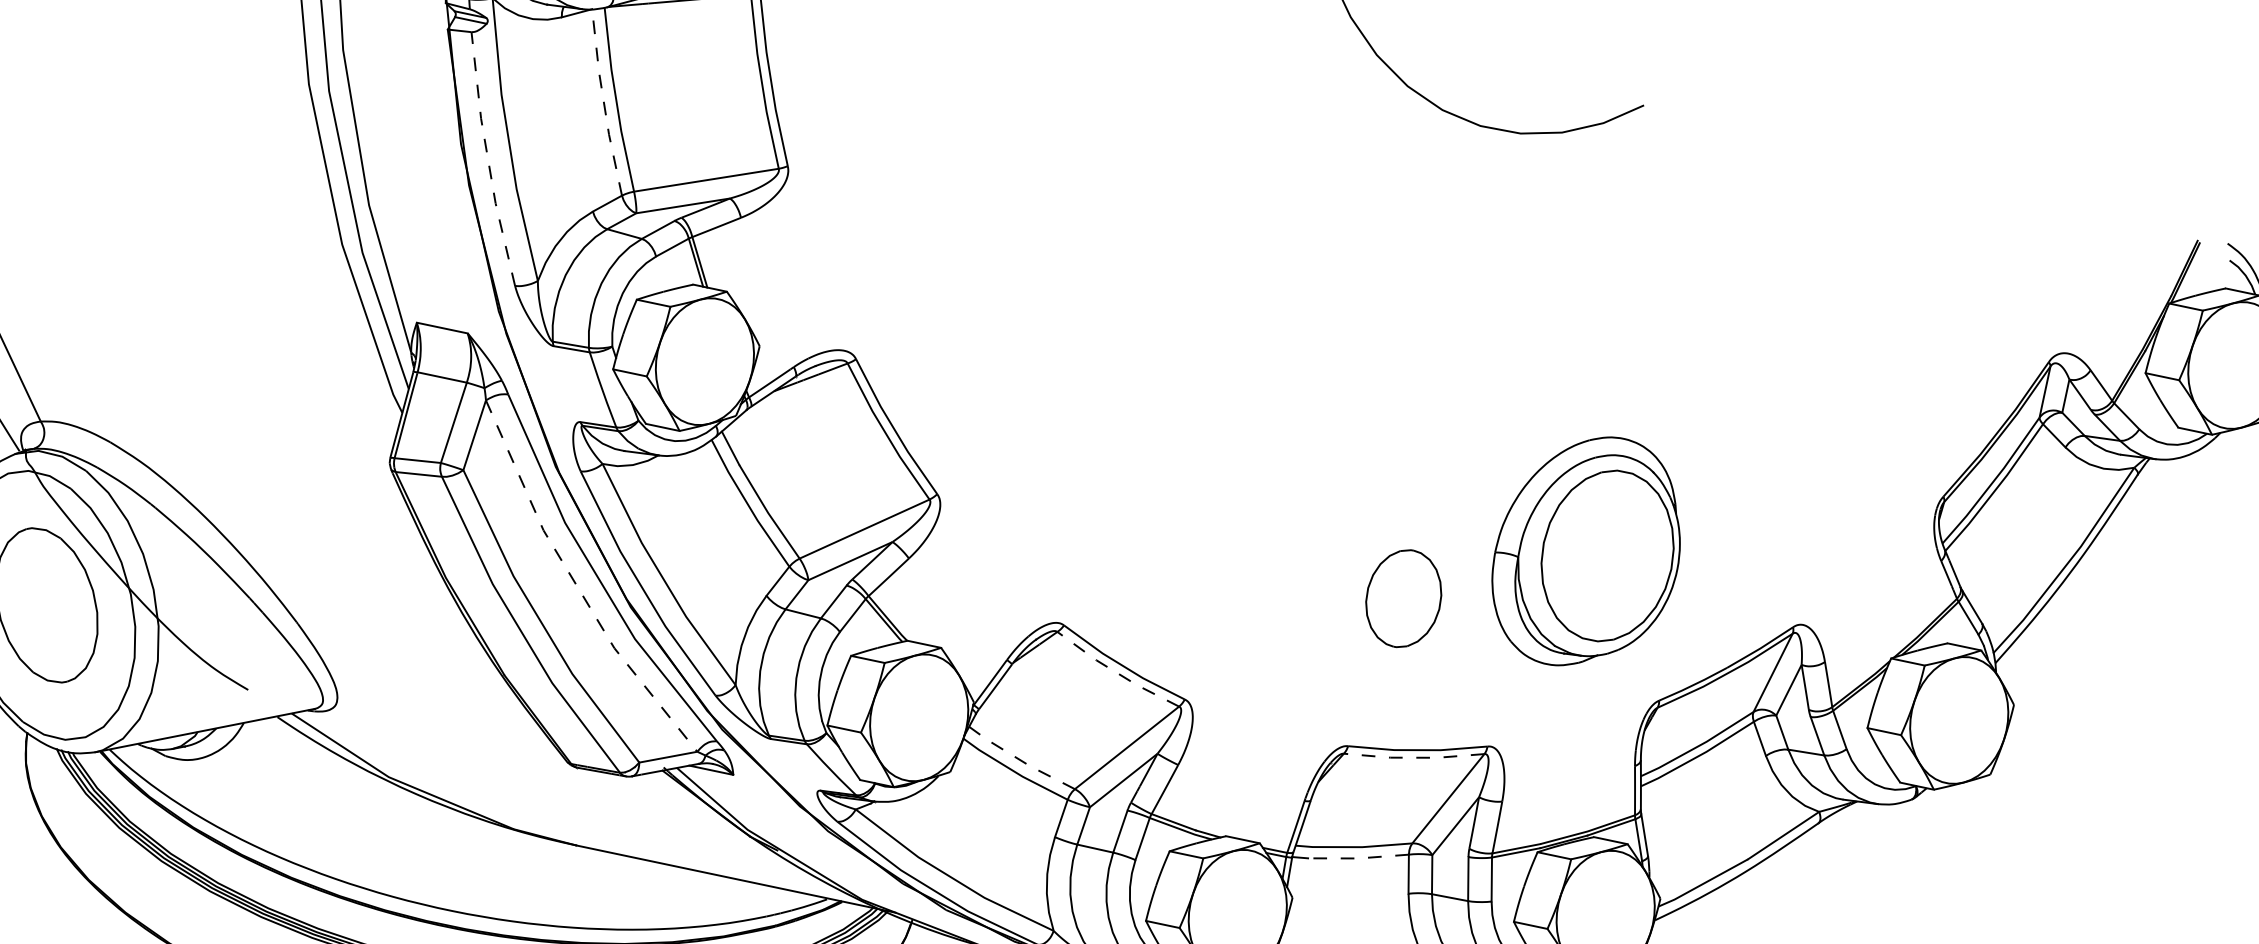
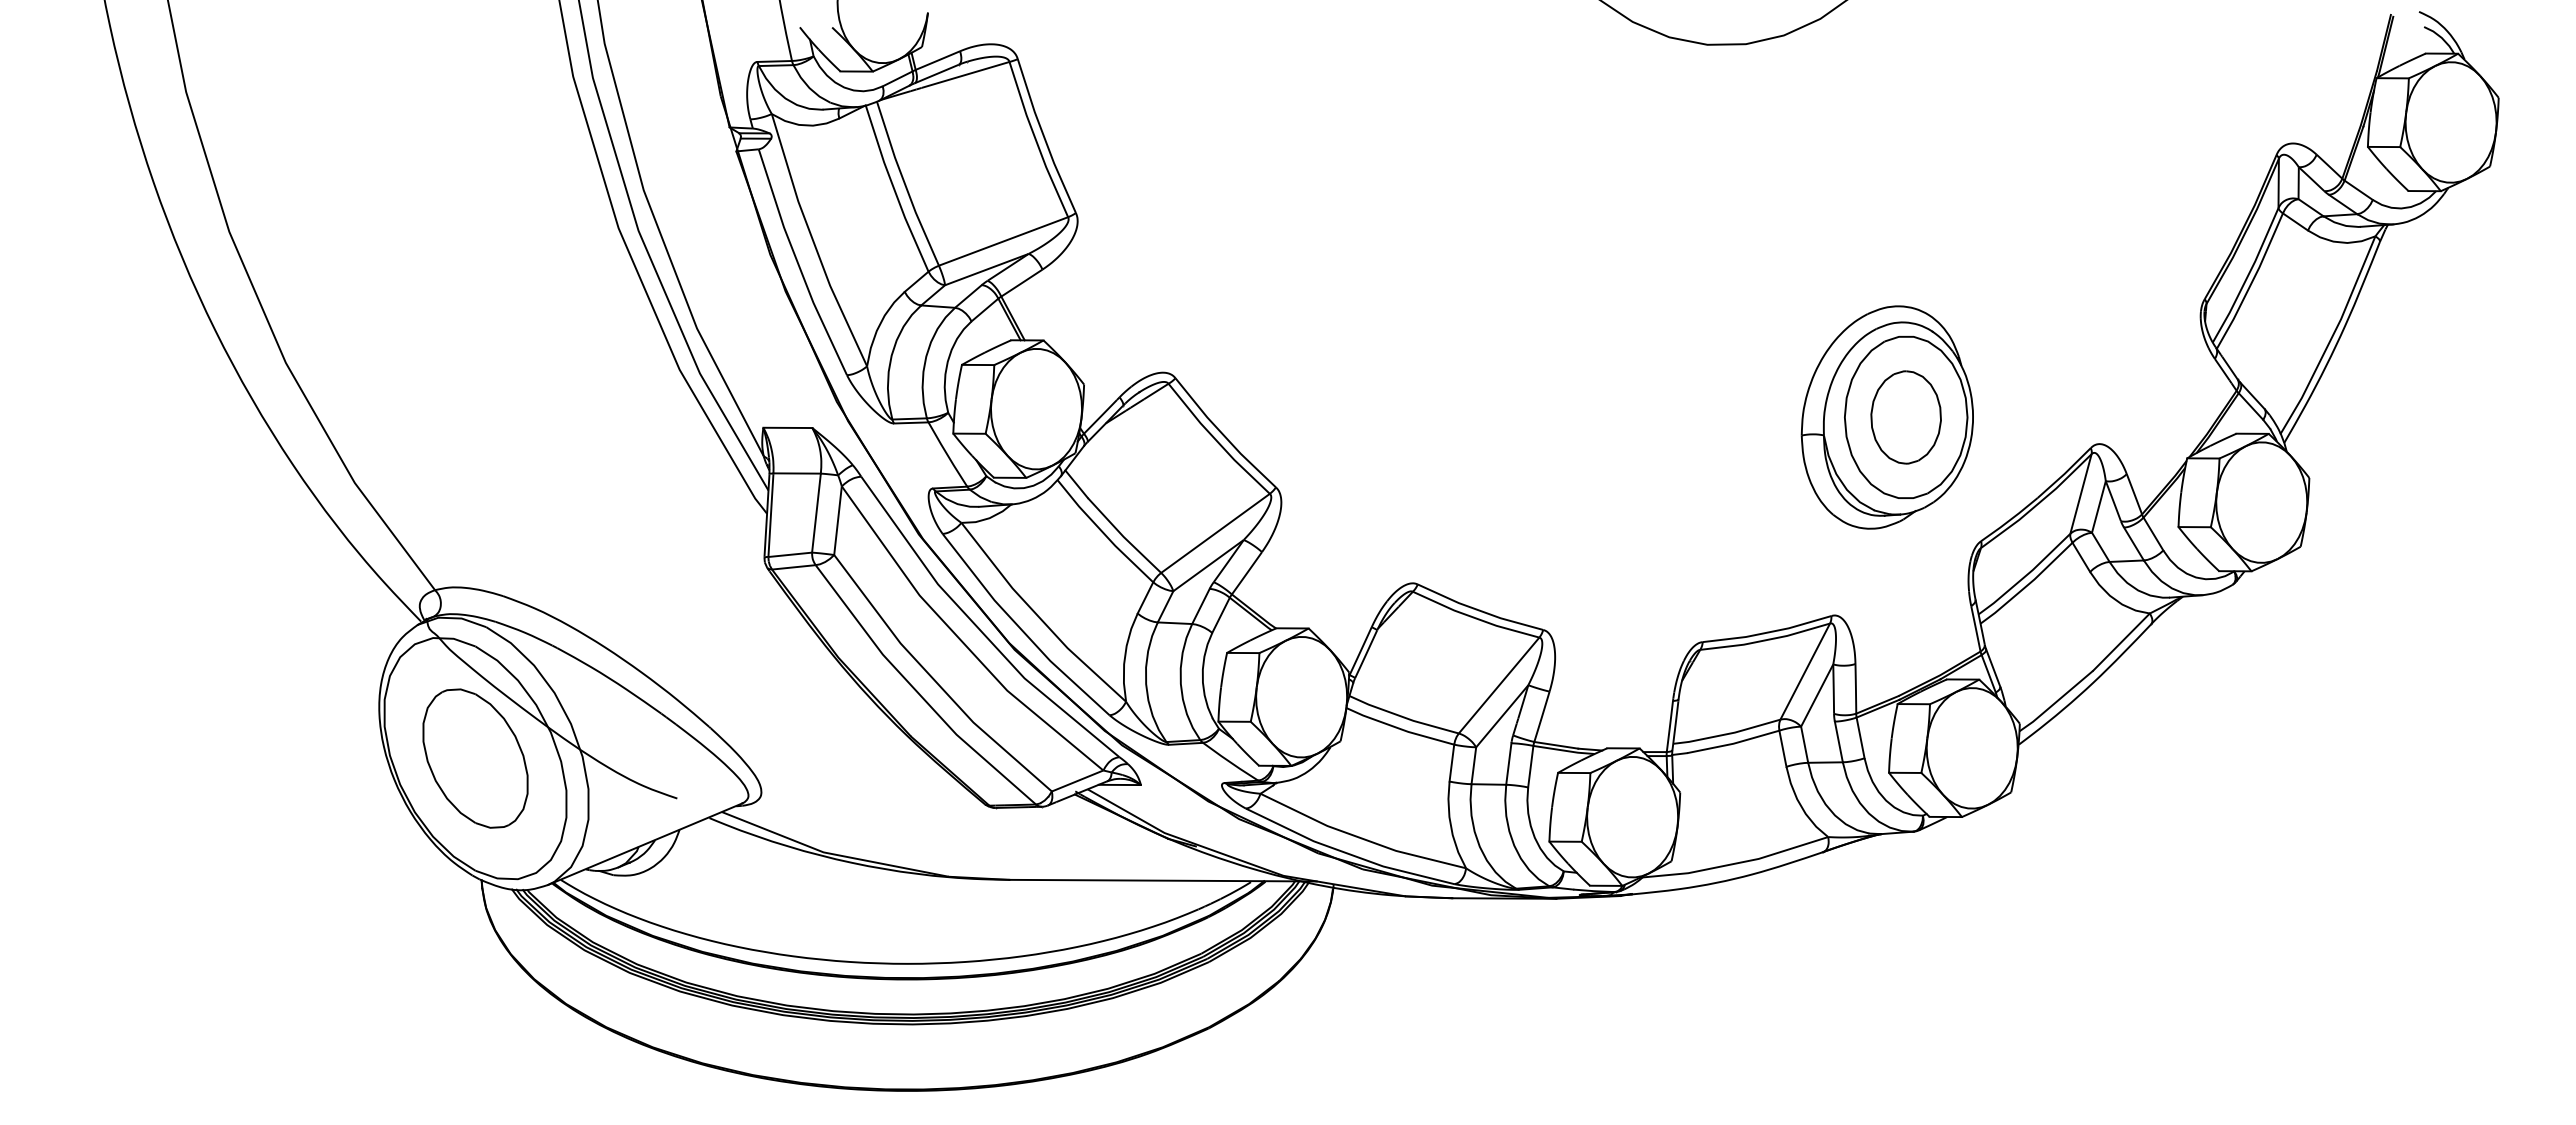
line: (604, 102) -> (894, 189), dashed -> solid
line: (488, 159) -> (798, 263), dashed -> solid
line: (576, 585) -> (960, 639), dashed -> solid
part: (1403, 598) -> (1905, 417), moved
line: (1115, 672) -> (1474, 618), dashed -> solid
line: (1414, 758) -> (1766, 640), dashed -> solid
line: (1020, 760) -> (1403, 717), dashed -> solid
line: (1358, 858) -> (1733, 743), dashed -> solid

